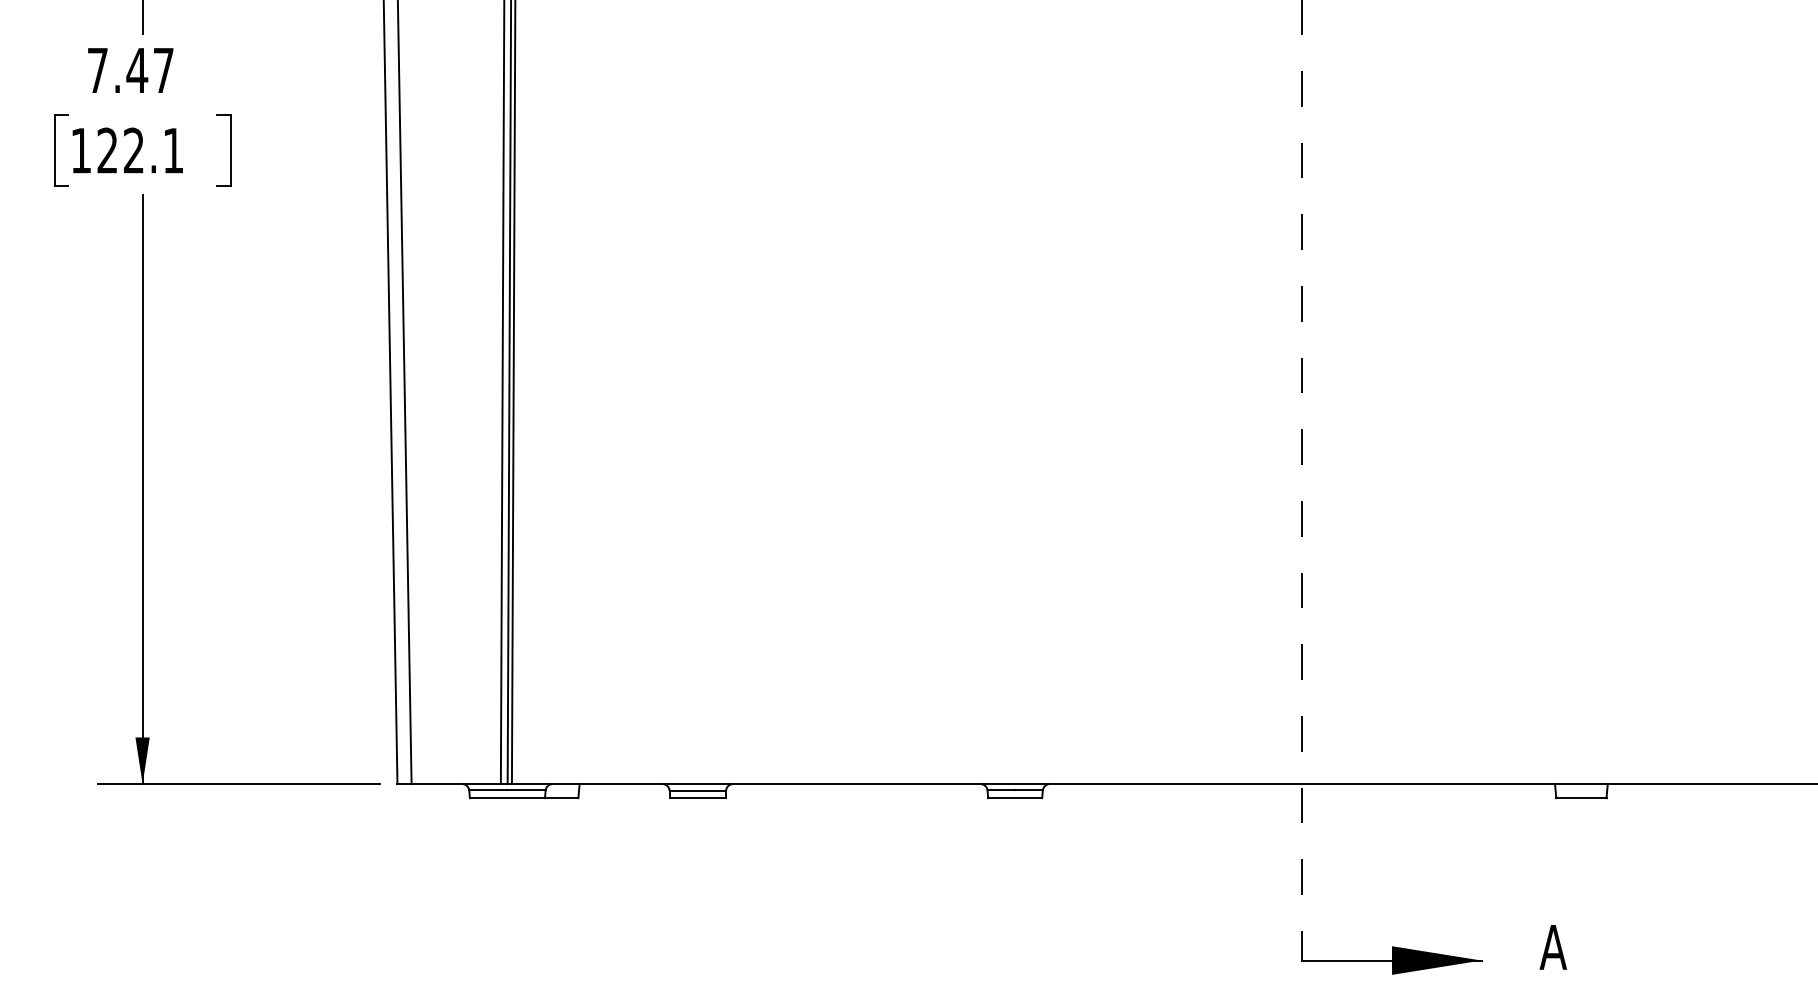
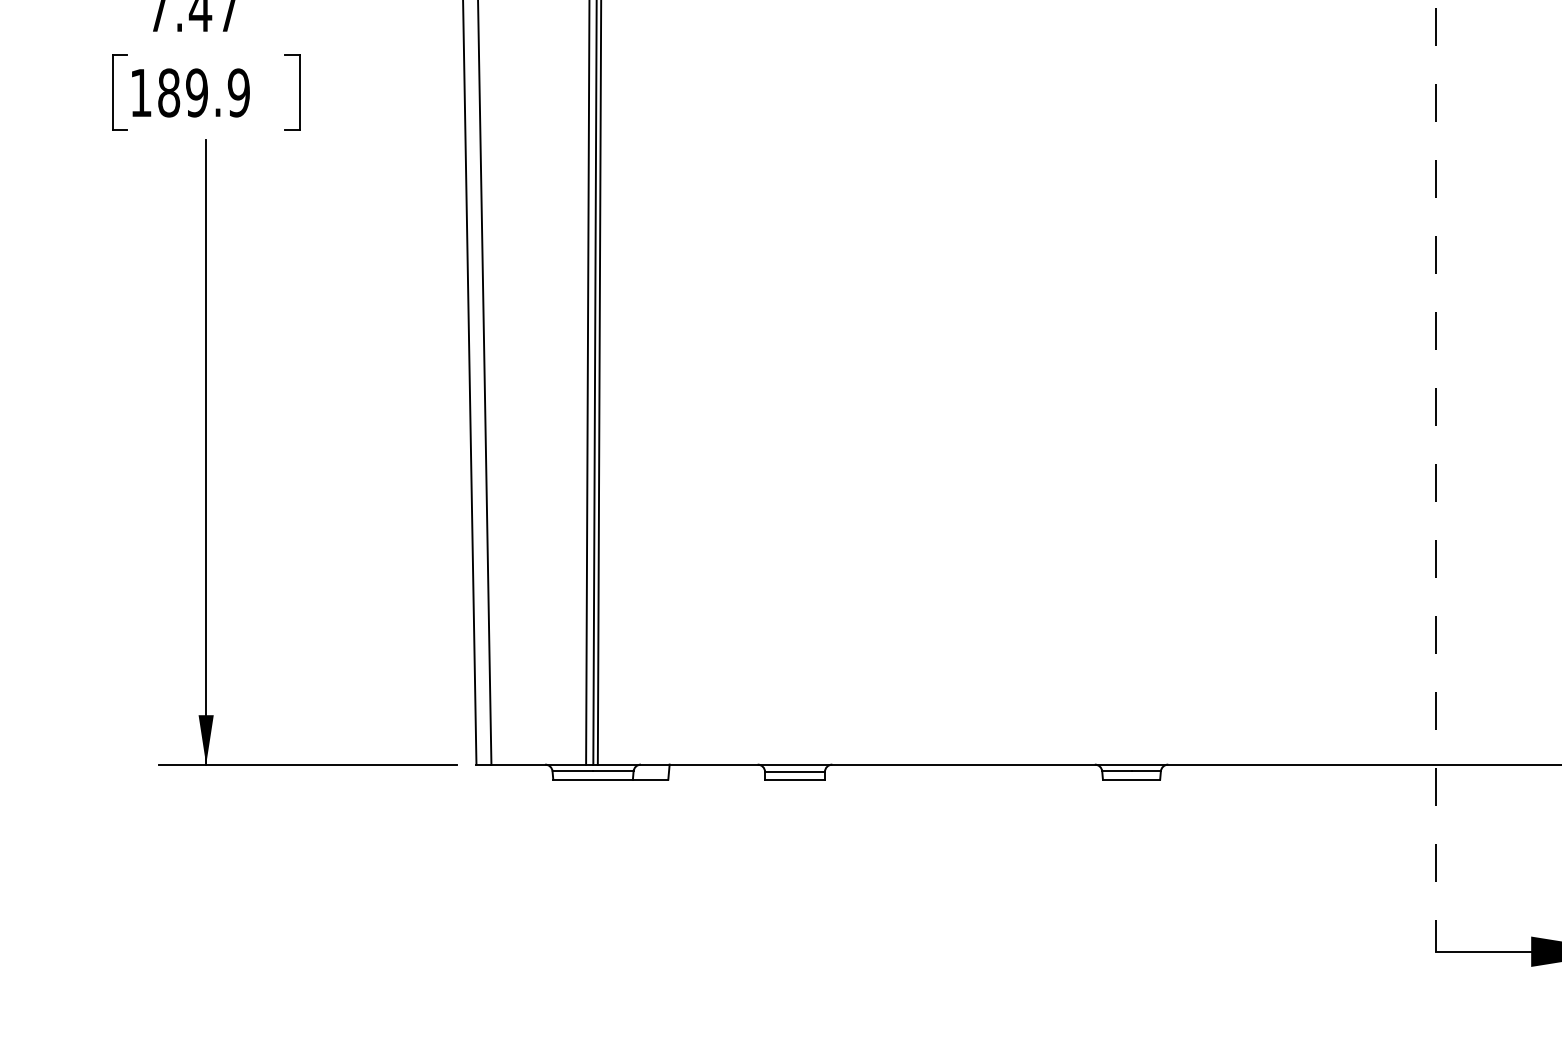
text: (140, 150) -> (203, 92), 122.1 -> 189.9

